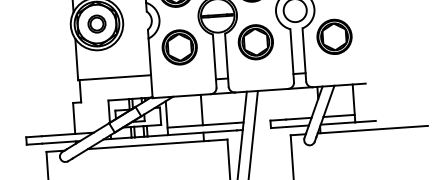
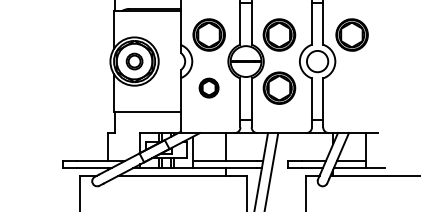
part: (333, 36) -> (351, 87), removed
part: (178, 46) -> (208, 87), size x0.6

